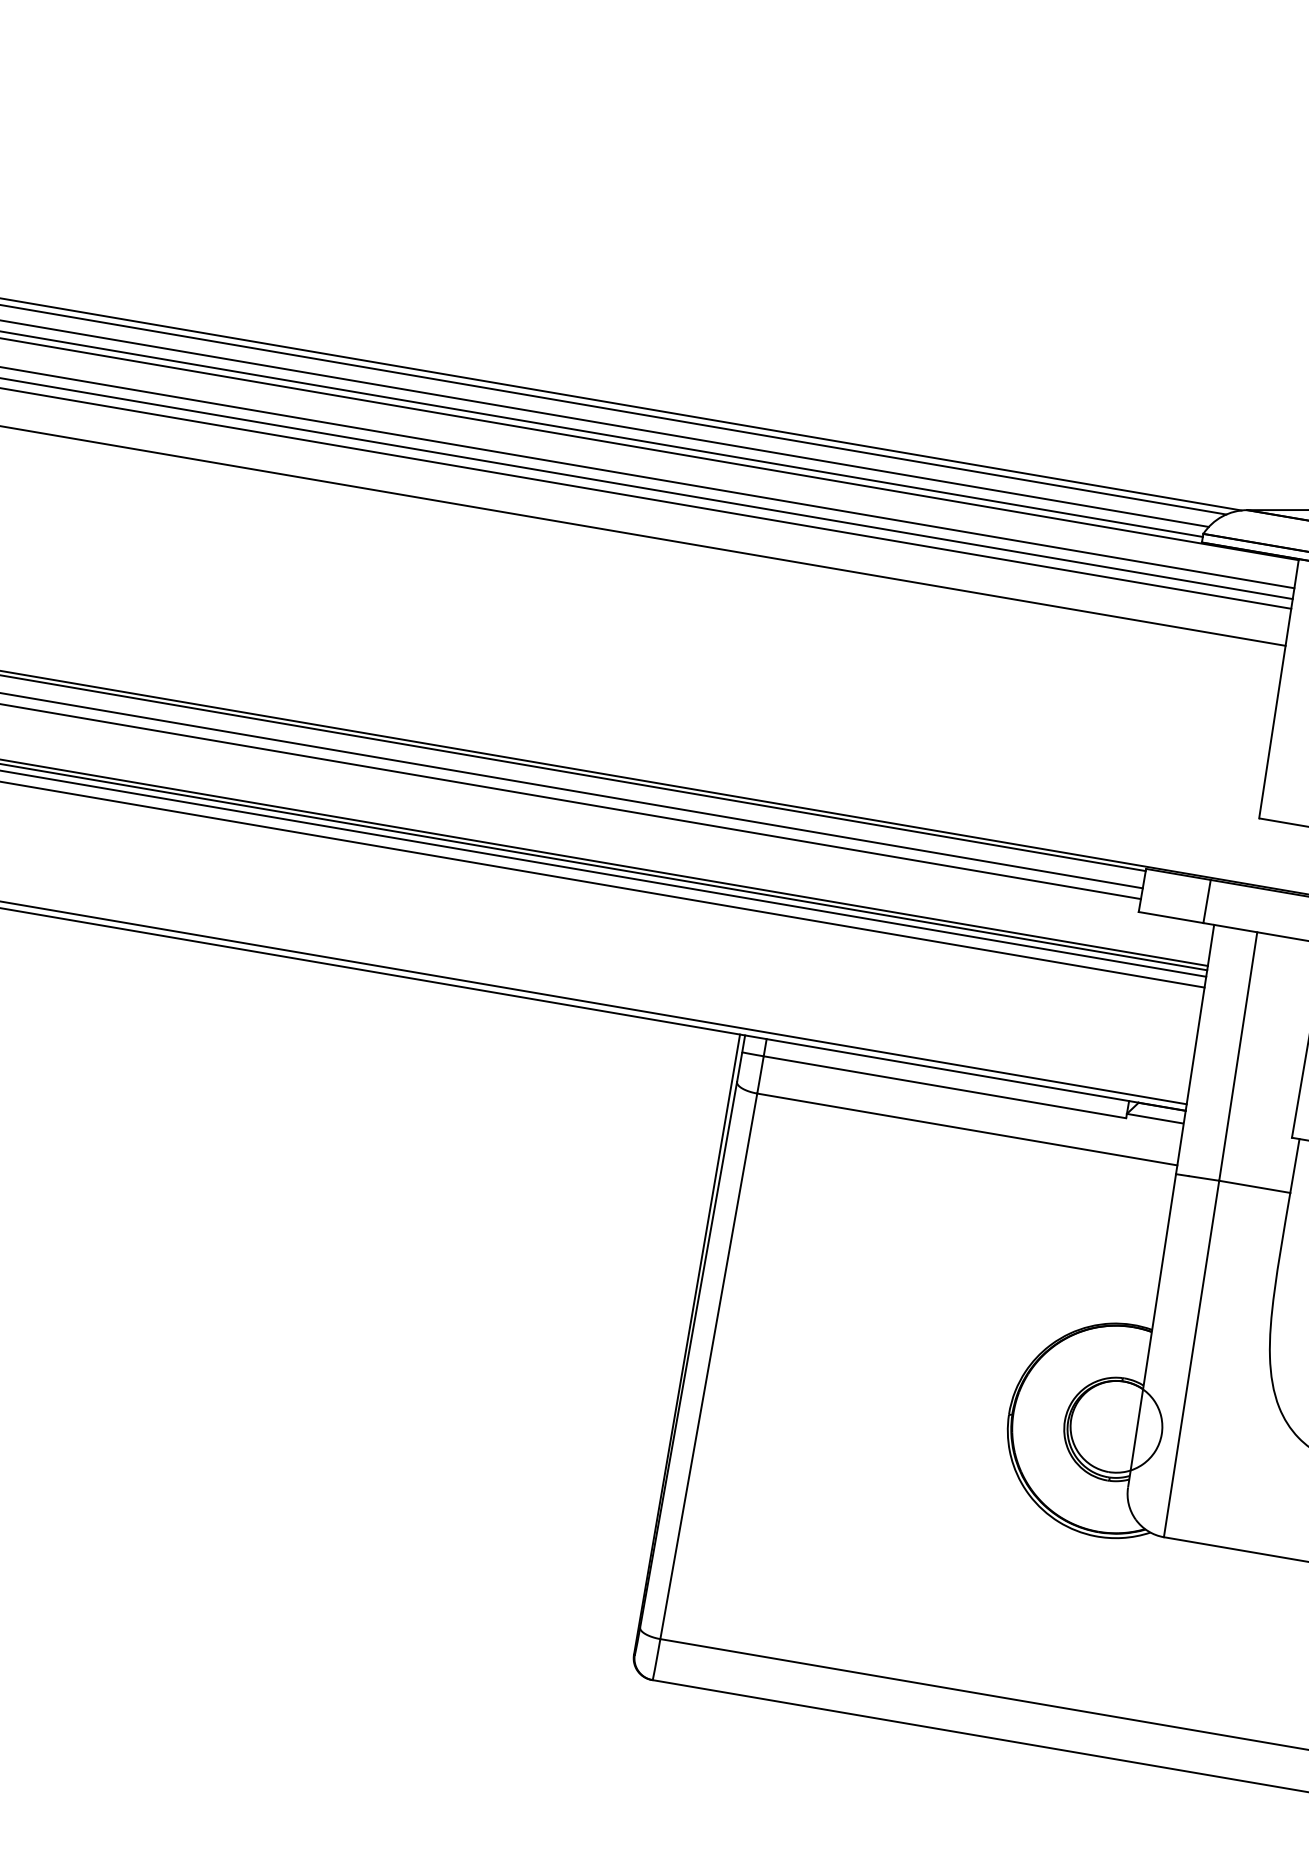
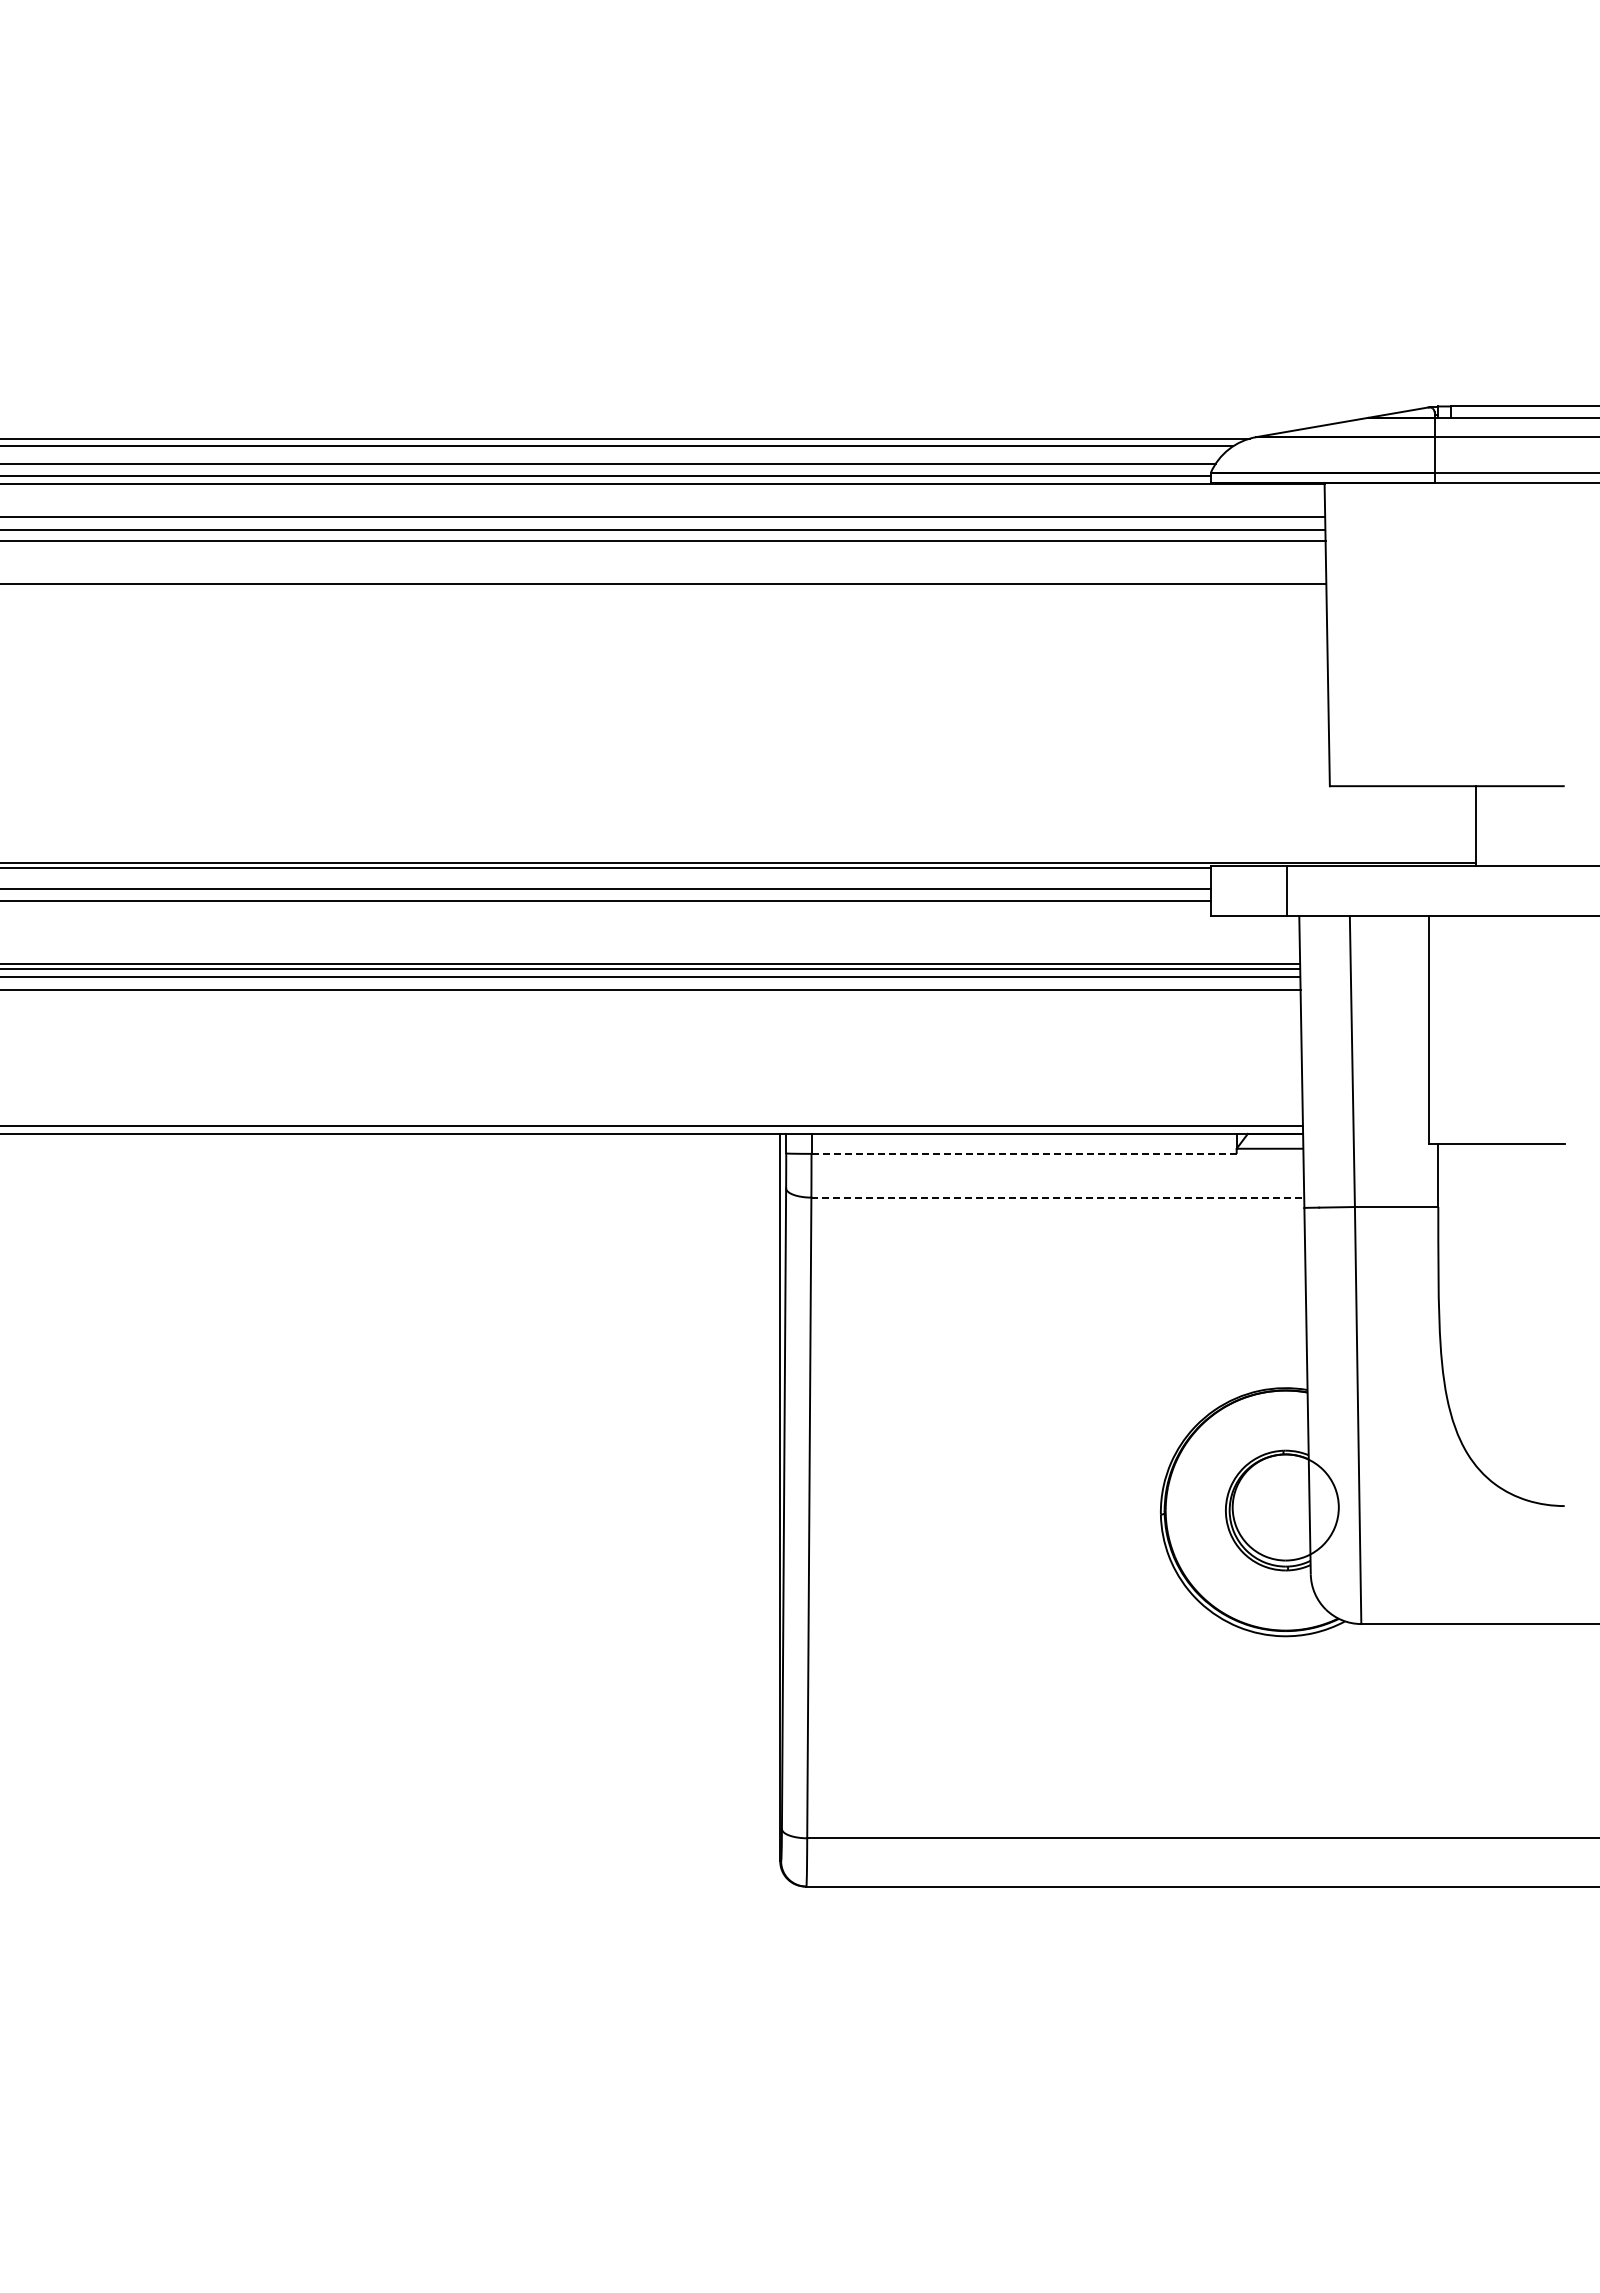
line: (945, 1087) -> (1024, 1153), solid -> dashed
line: (967, 1129) -> (1058, 1197), solid -> dashed

